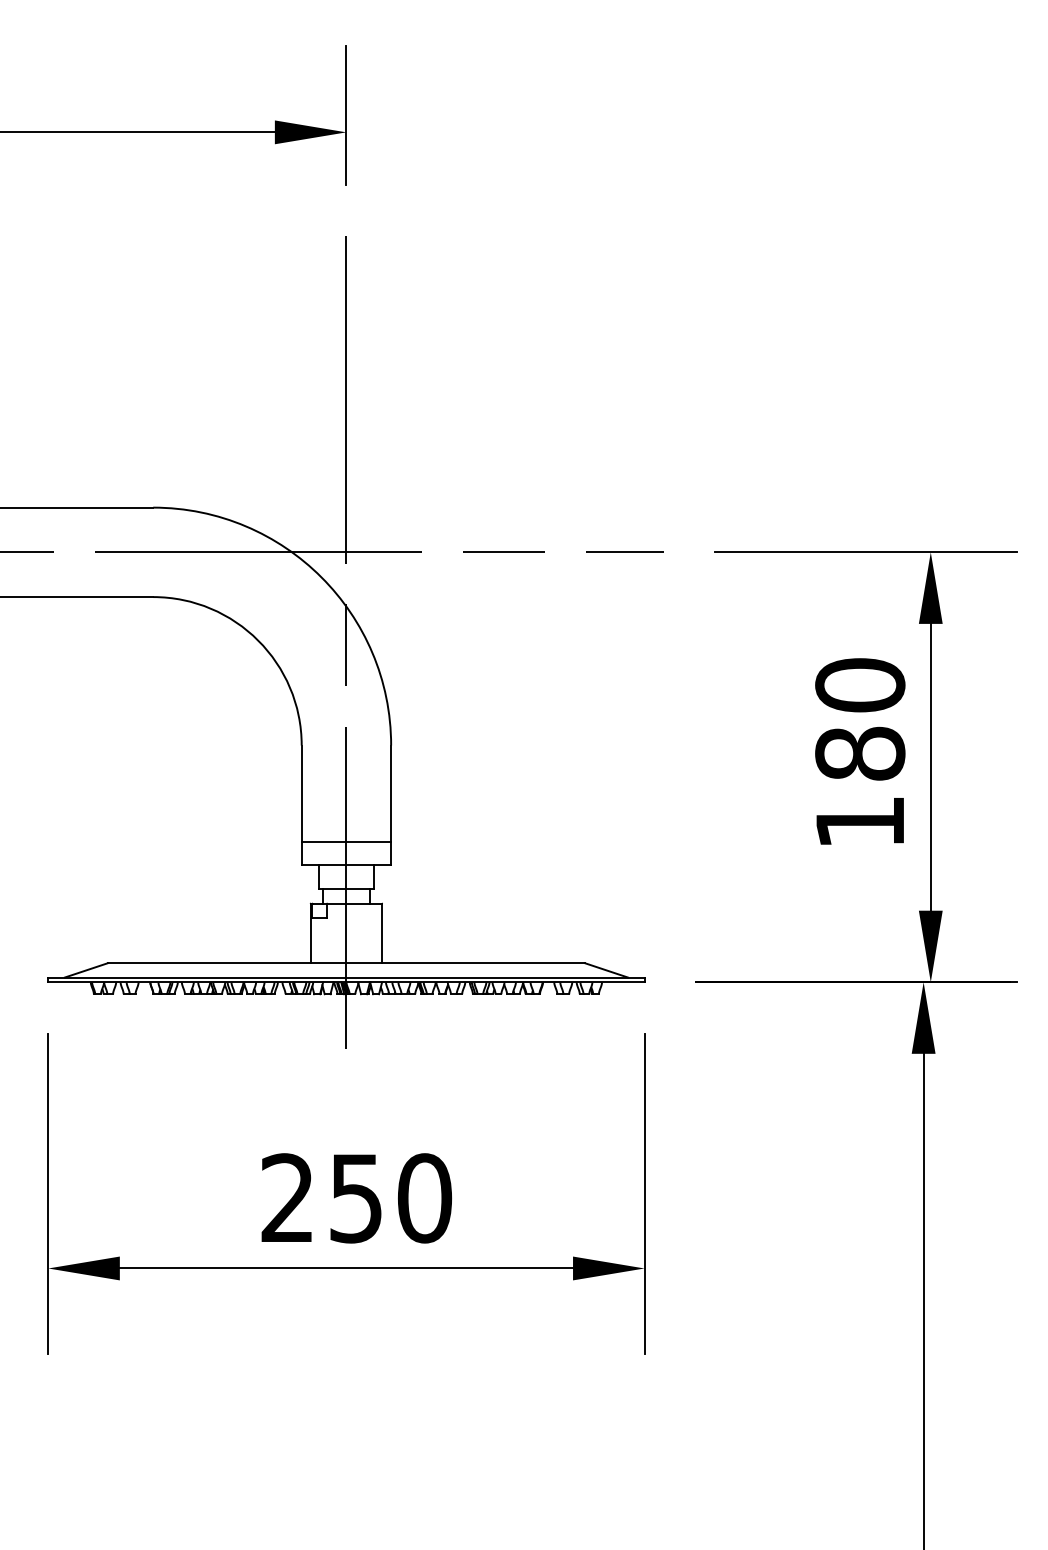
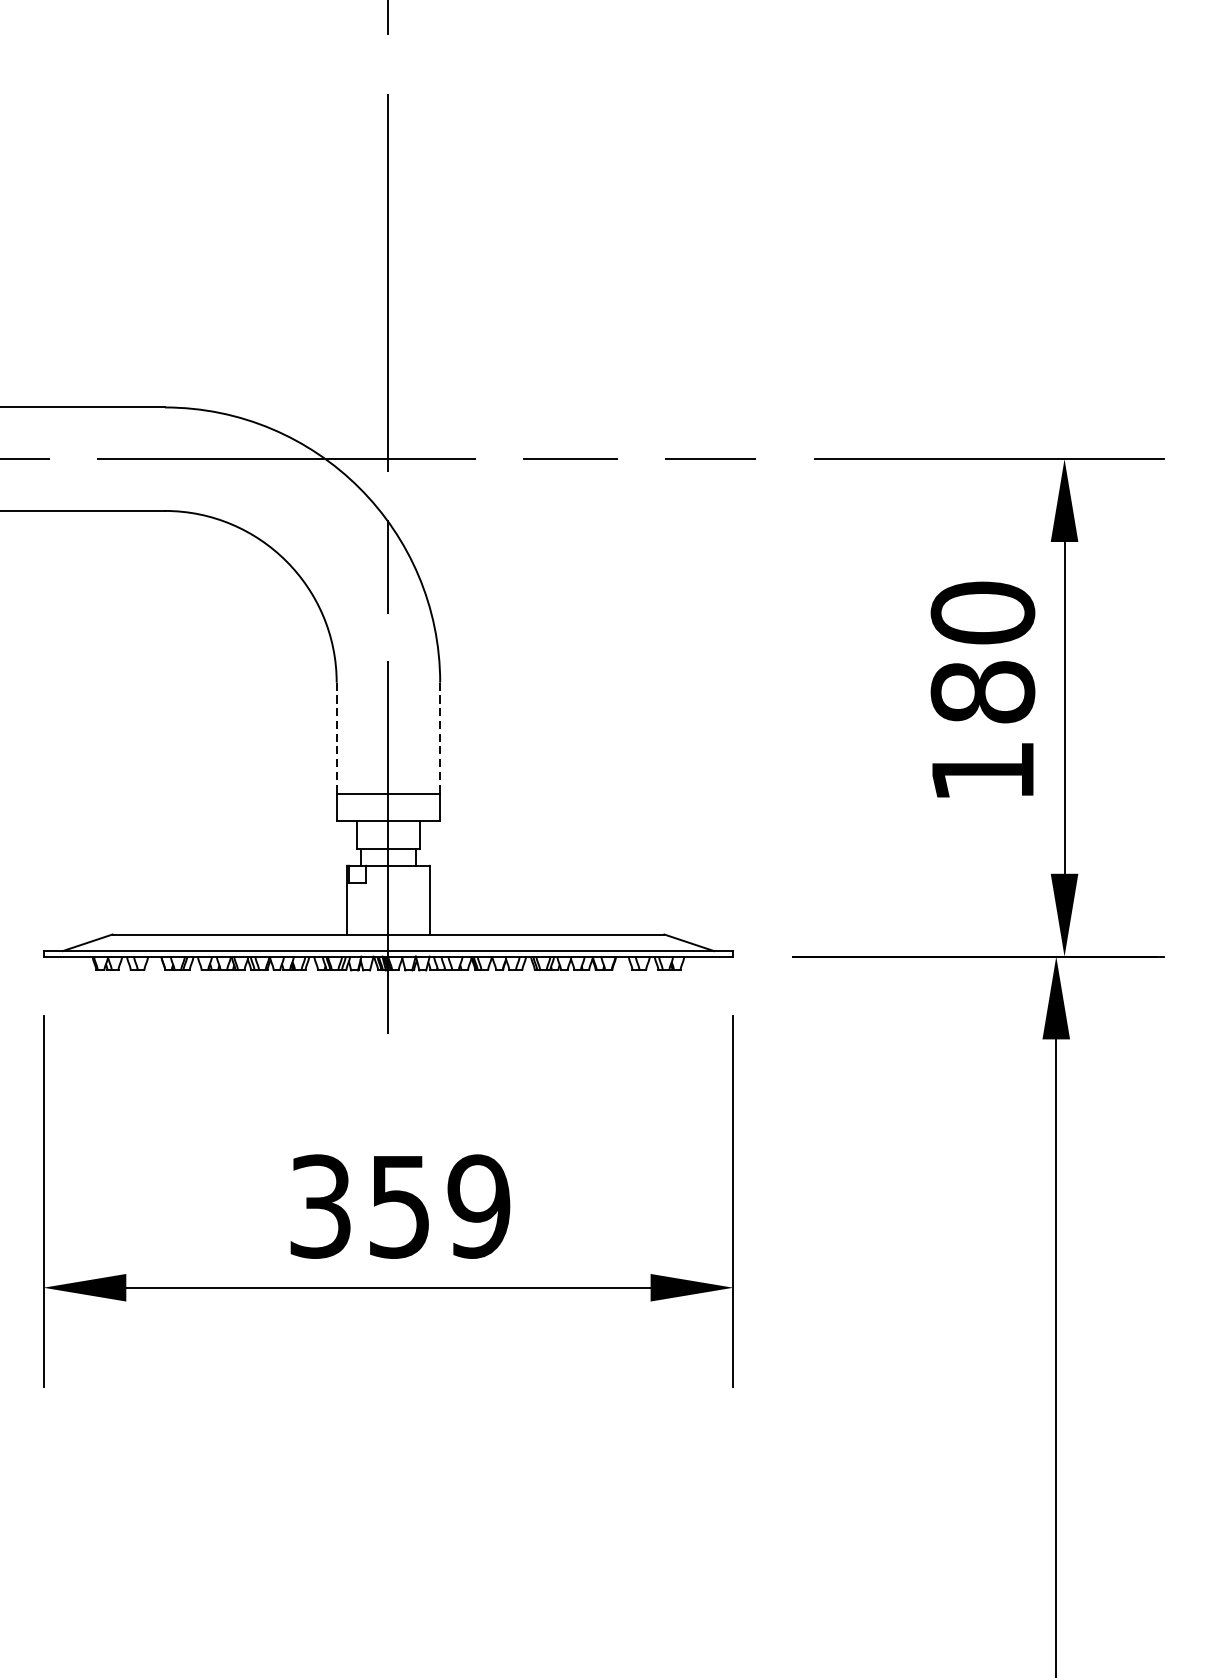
line: (301, 794) -> (336, 739), solid -> dashed
line: (391, 794) -> (440, 739), solid -> dashed
text: (356, 1198) -> (400, 1206), 250 -> 359

